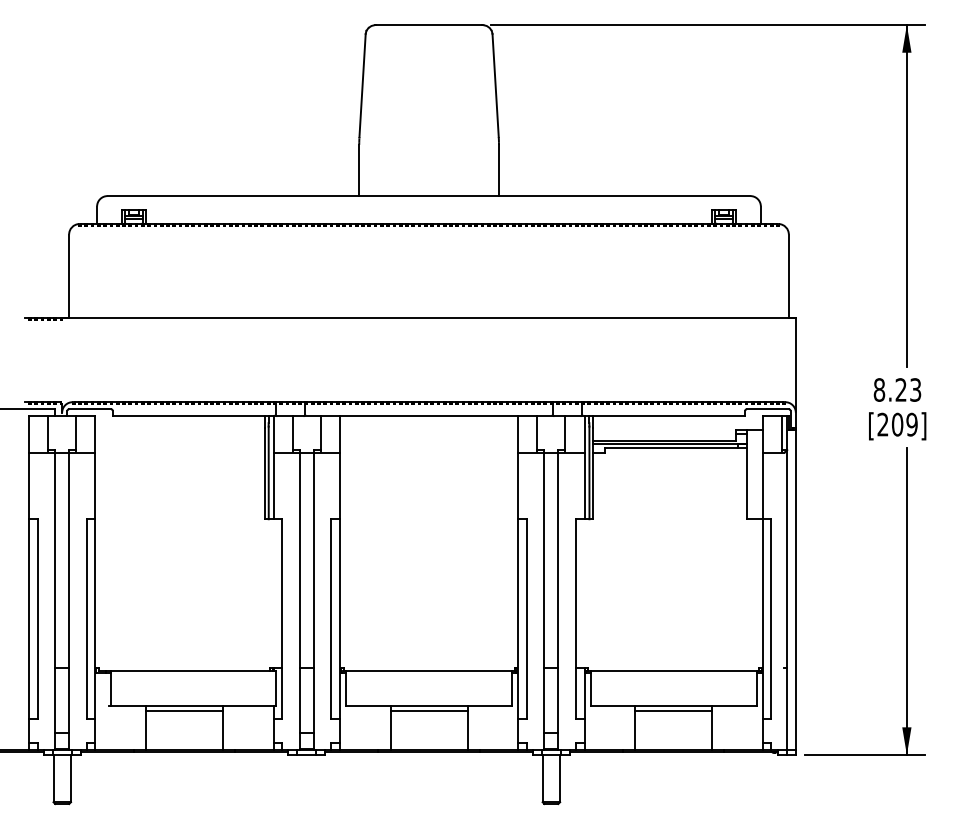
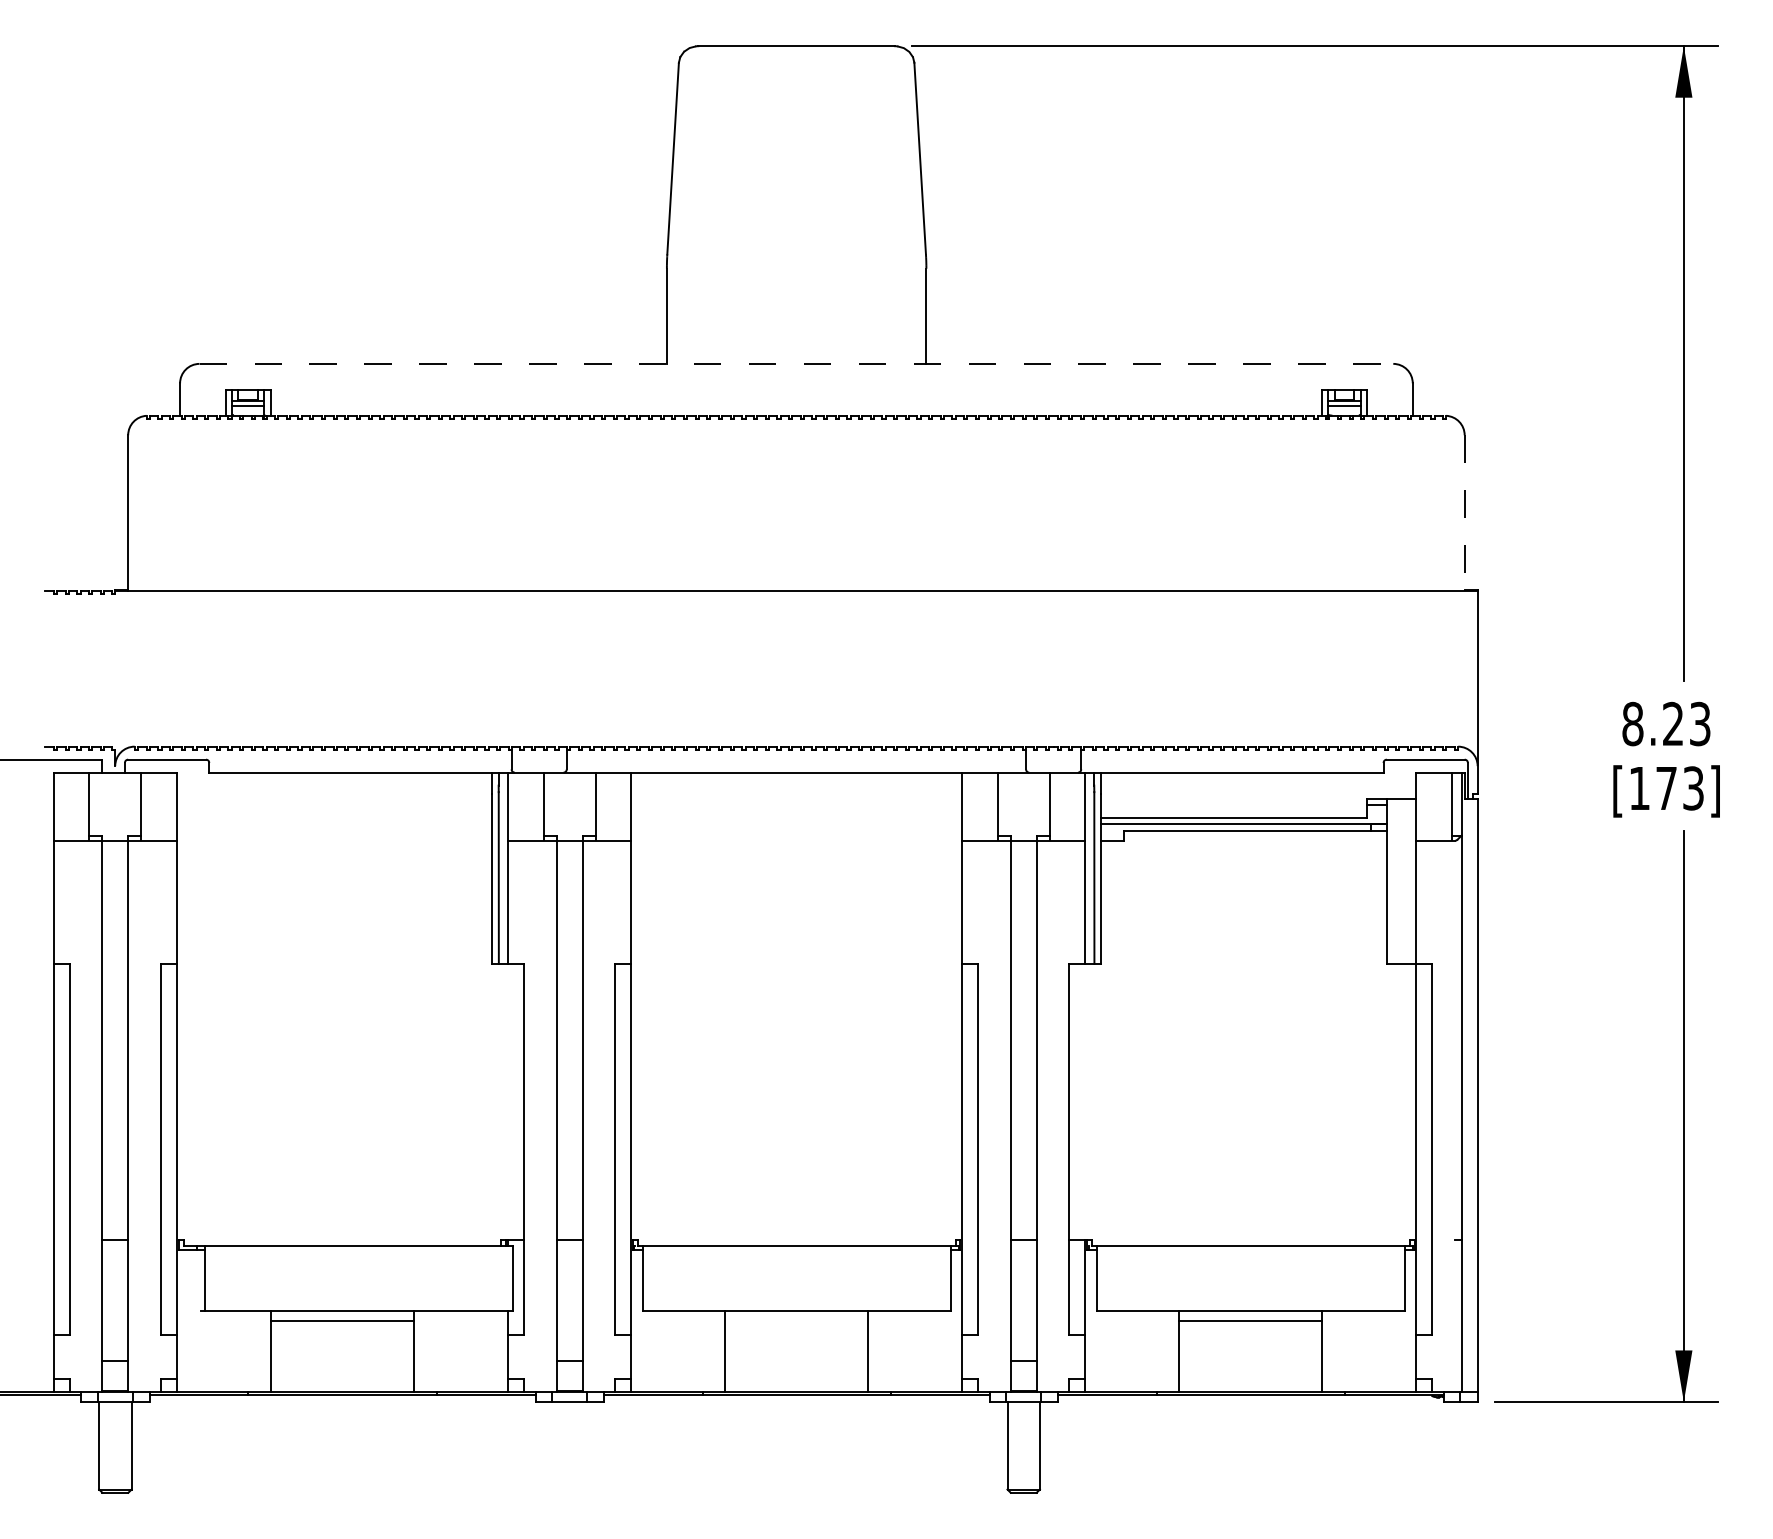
line: (429, 196) -> (797, 364), solid -> dashed
line: (788, 276) -> (1464, 513), solid -> dashed
text: (897, 424) -> (1666, 788), [209] -> [173]
line: (428, 711) -> (795, 1321), removed

